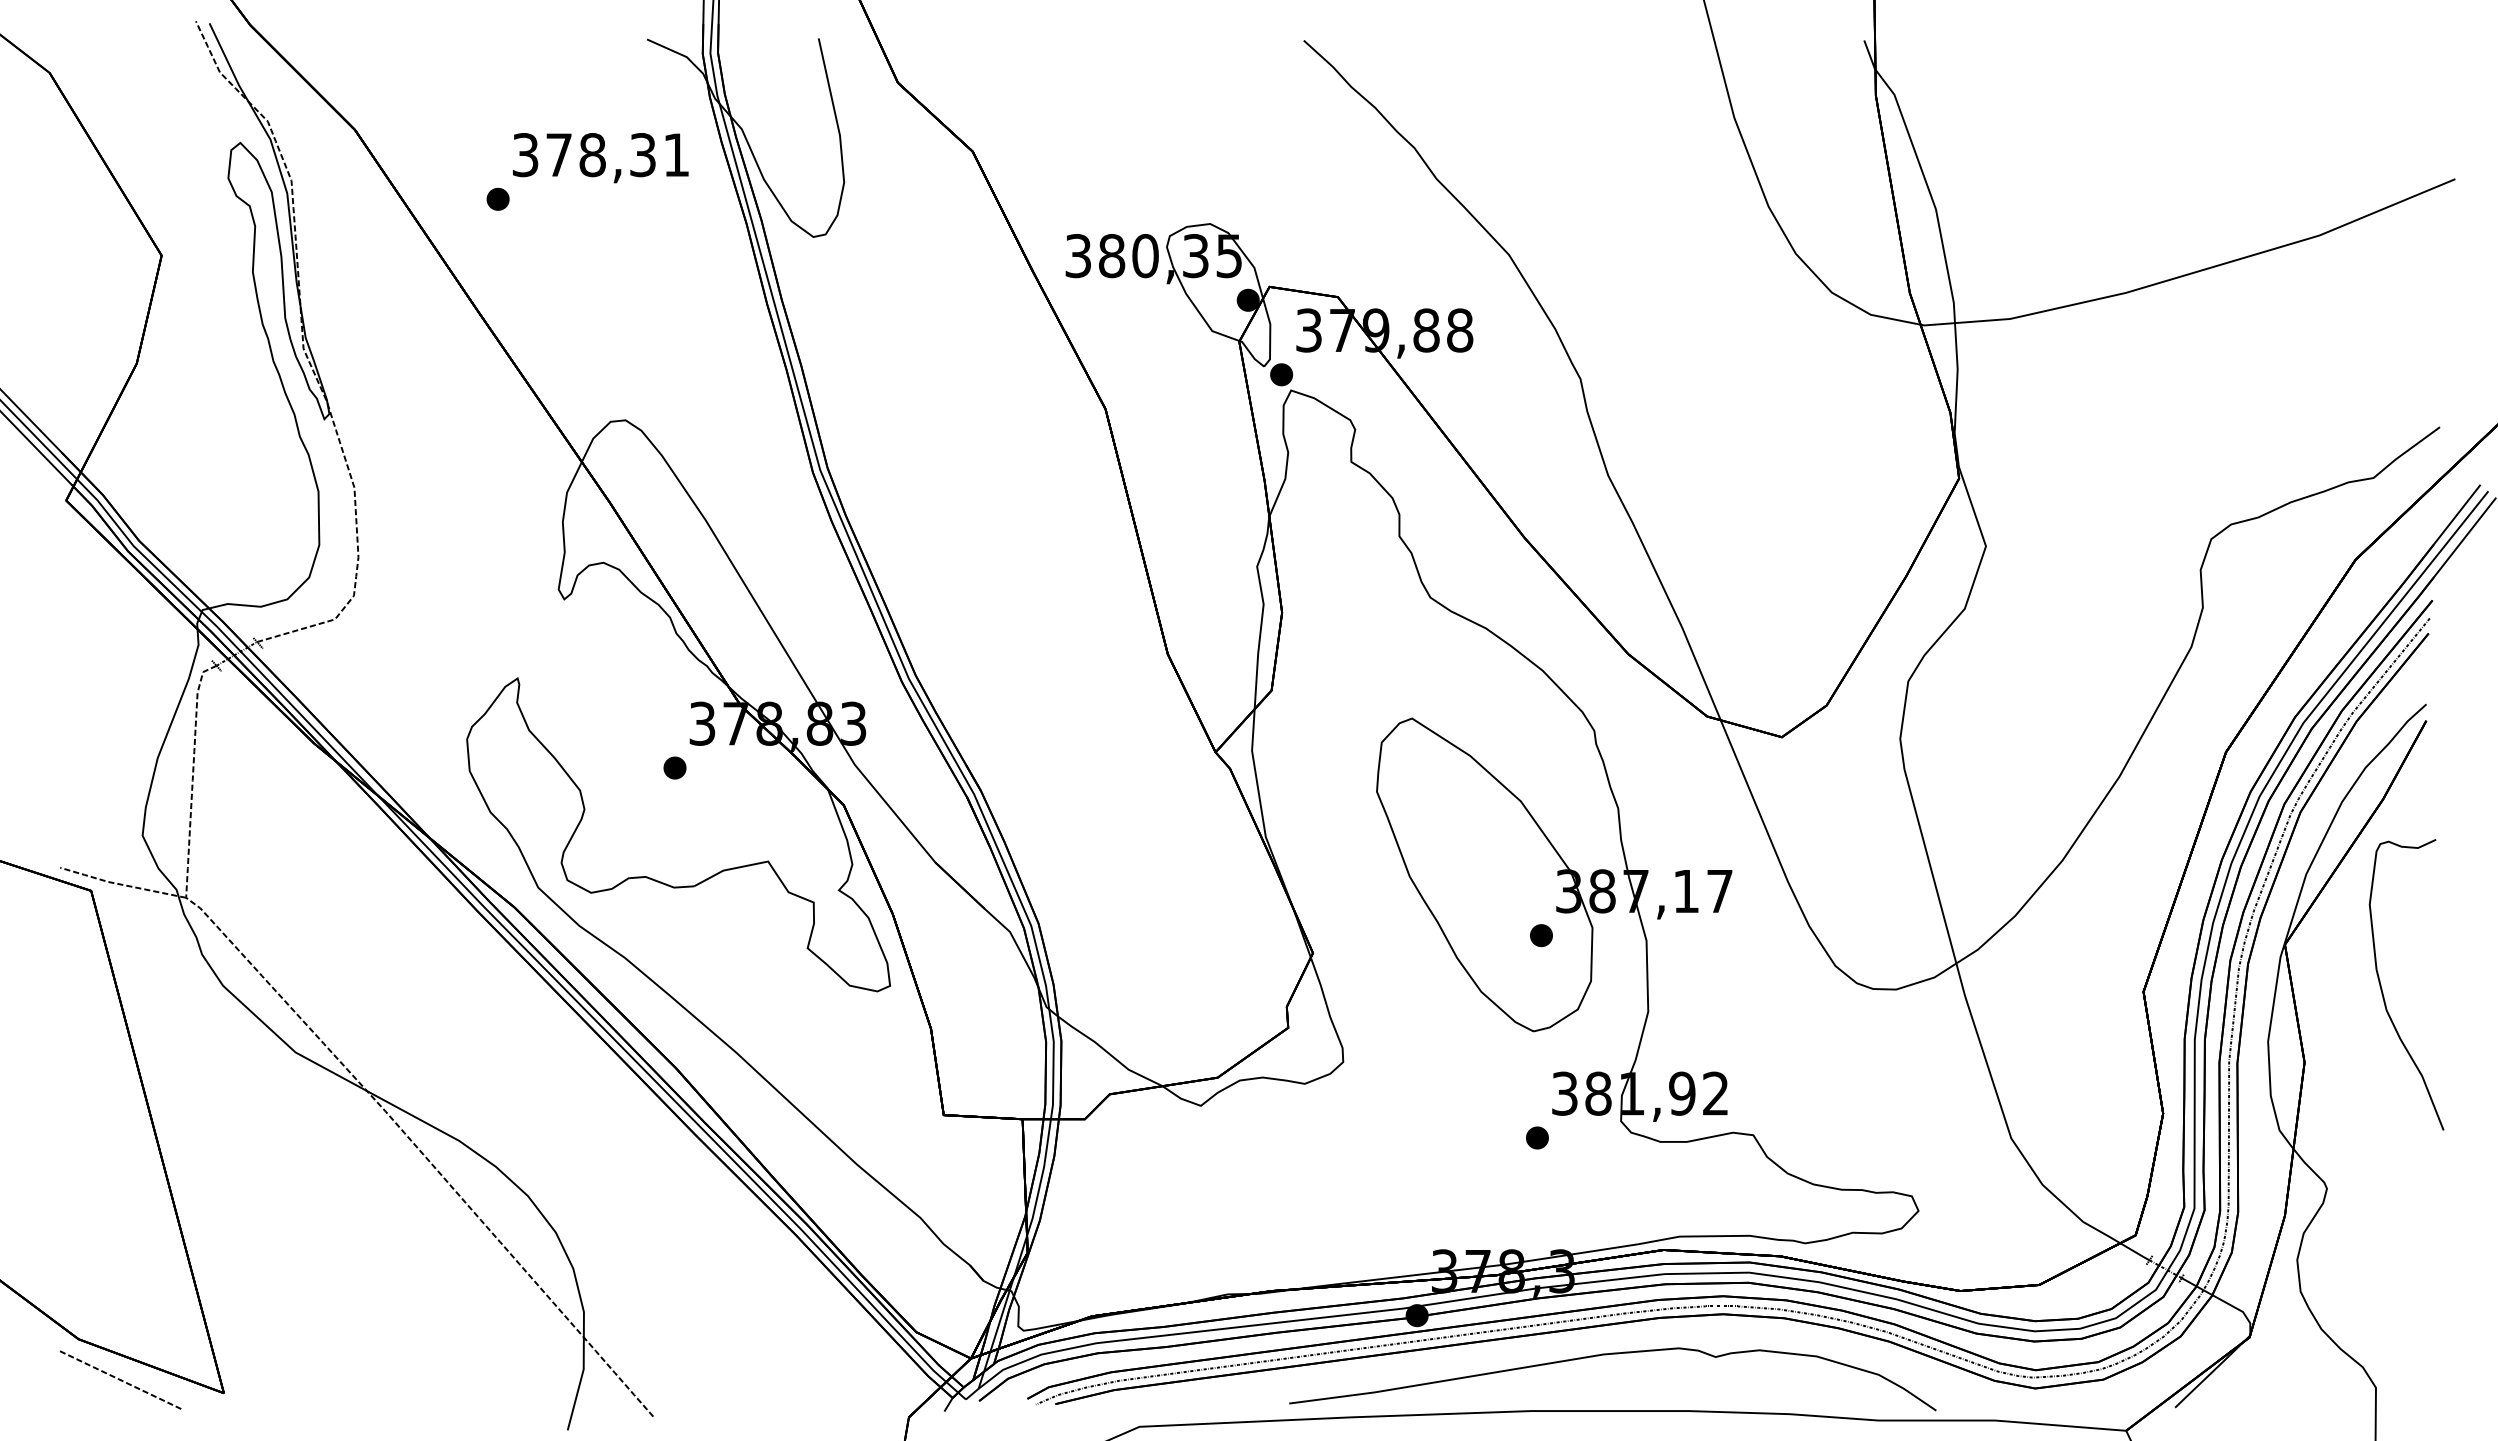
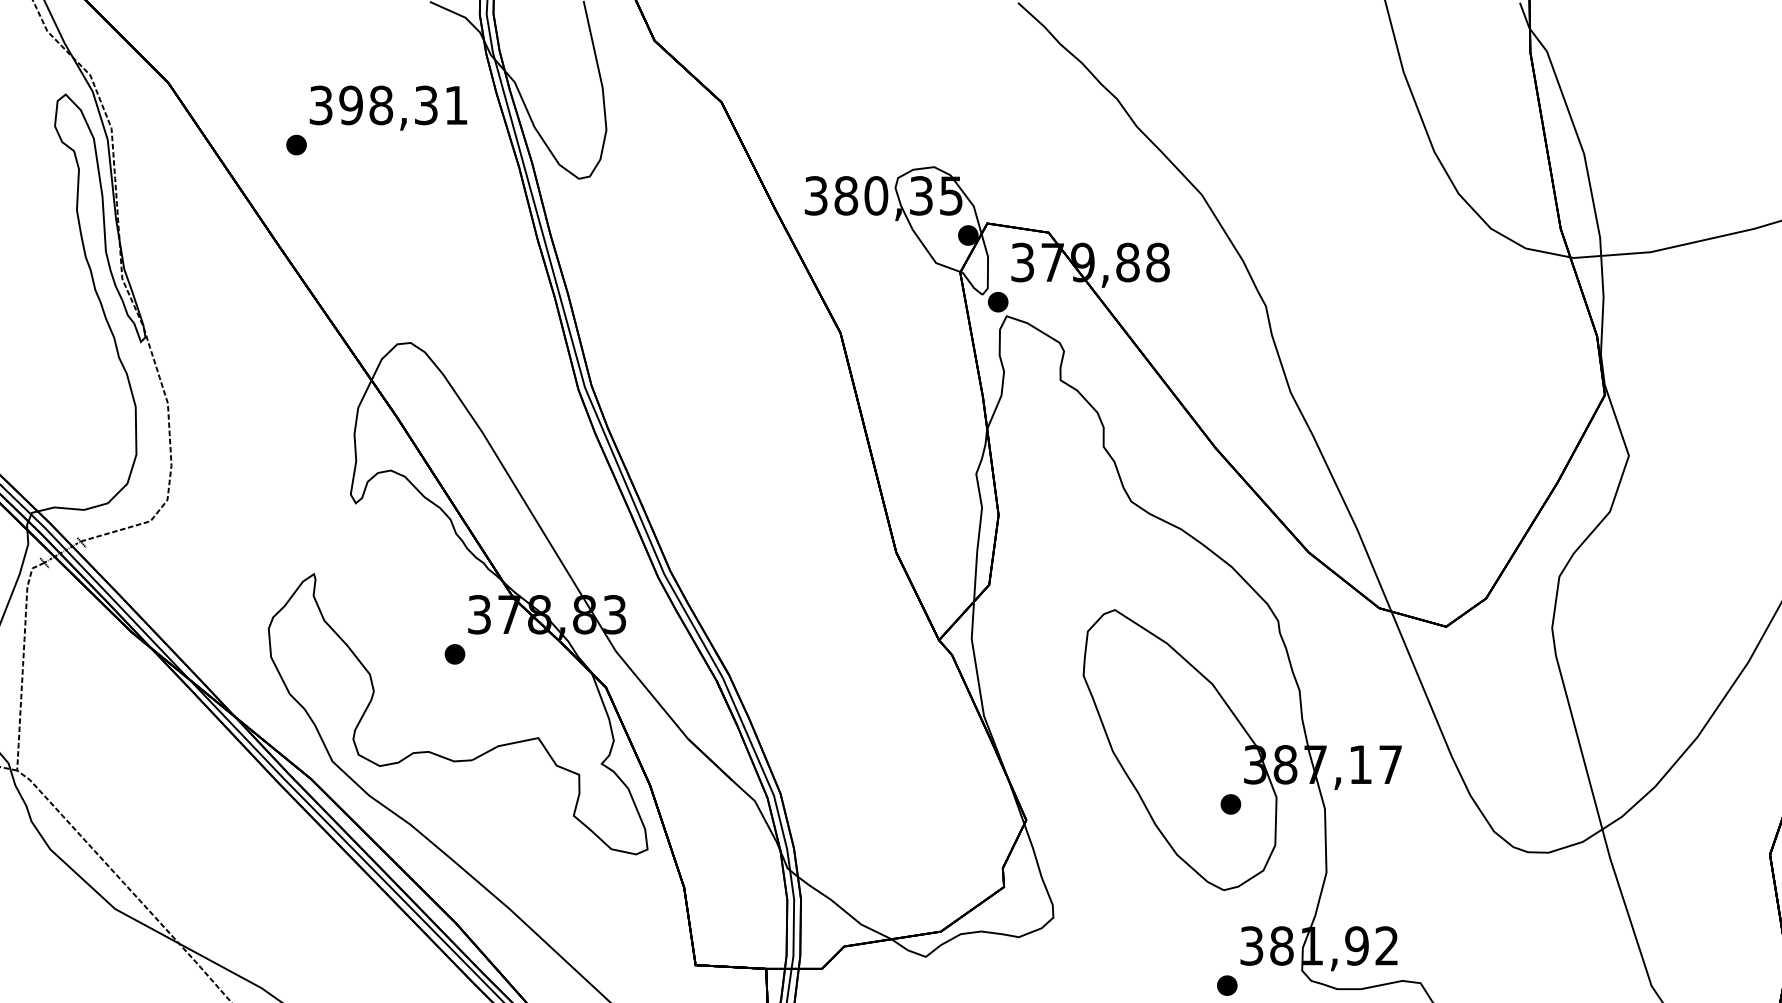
text: (558, 155) -> (350, 105), 378,31 -> 398,31

